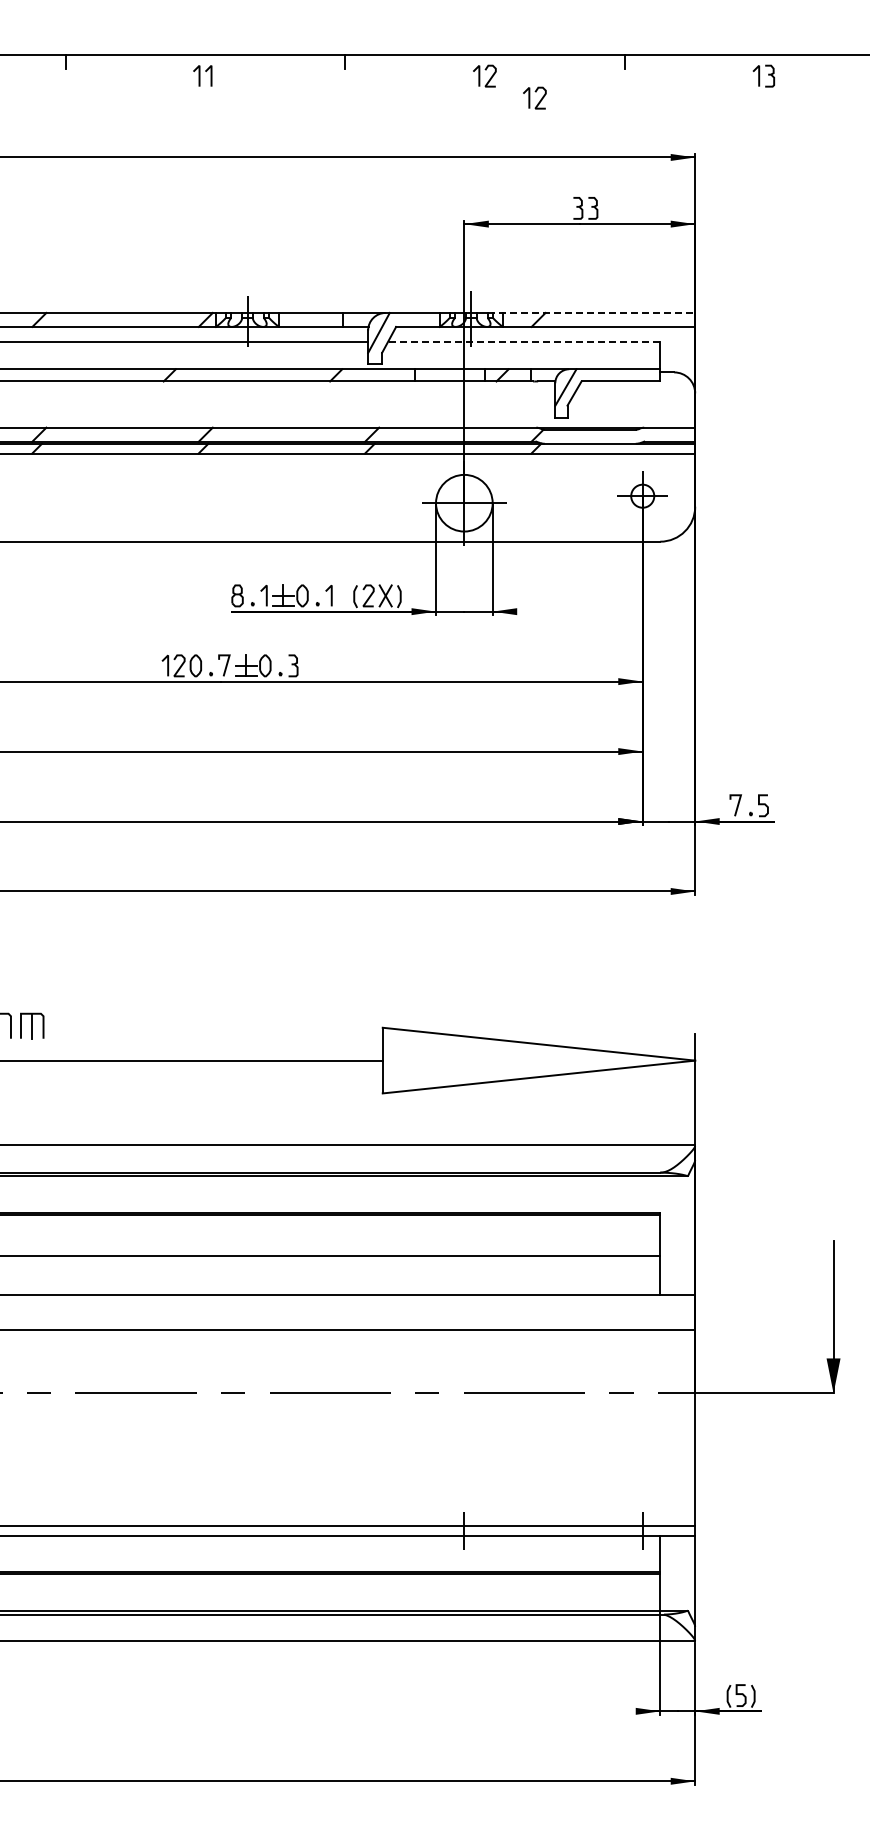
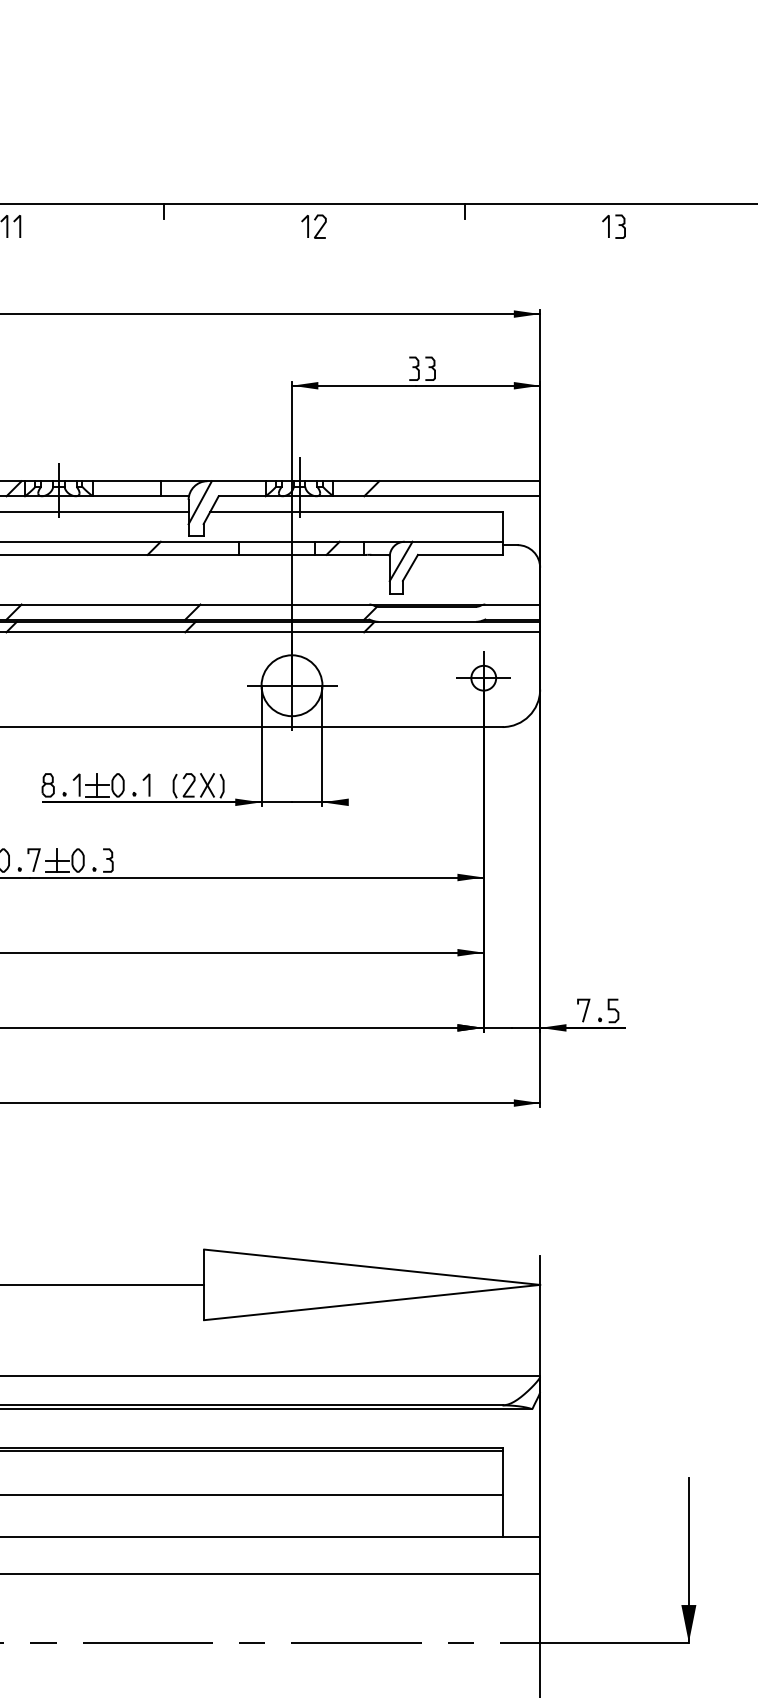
part: (534, 97) -> (367, 249), removed
line: (591, 312) -> (428, 480), dashed -> solid
line: (523, 341) -> (355, 511), dashed -> solid

